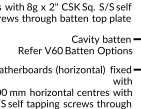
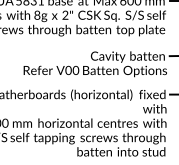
text: (54, 49) -> (68, 69), V60 -> V00

